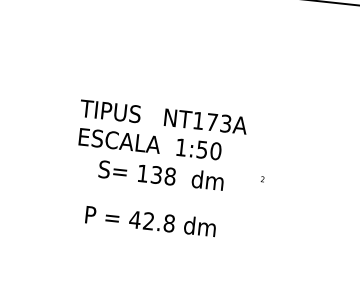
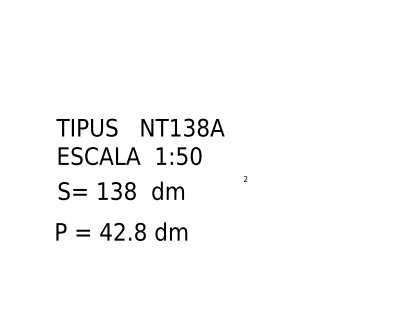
text: (219, 122) -> (196, 127), NT173A -> NT138A
text: (160, 174) -> (120, 190), moved
text: (150, 221) -> (121, 231), moved

